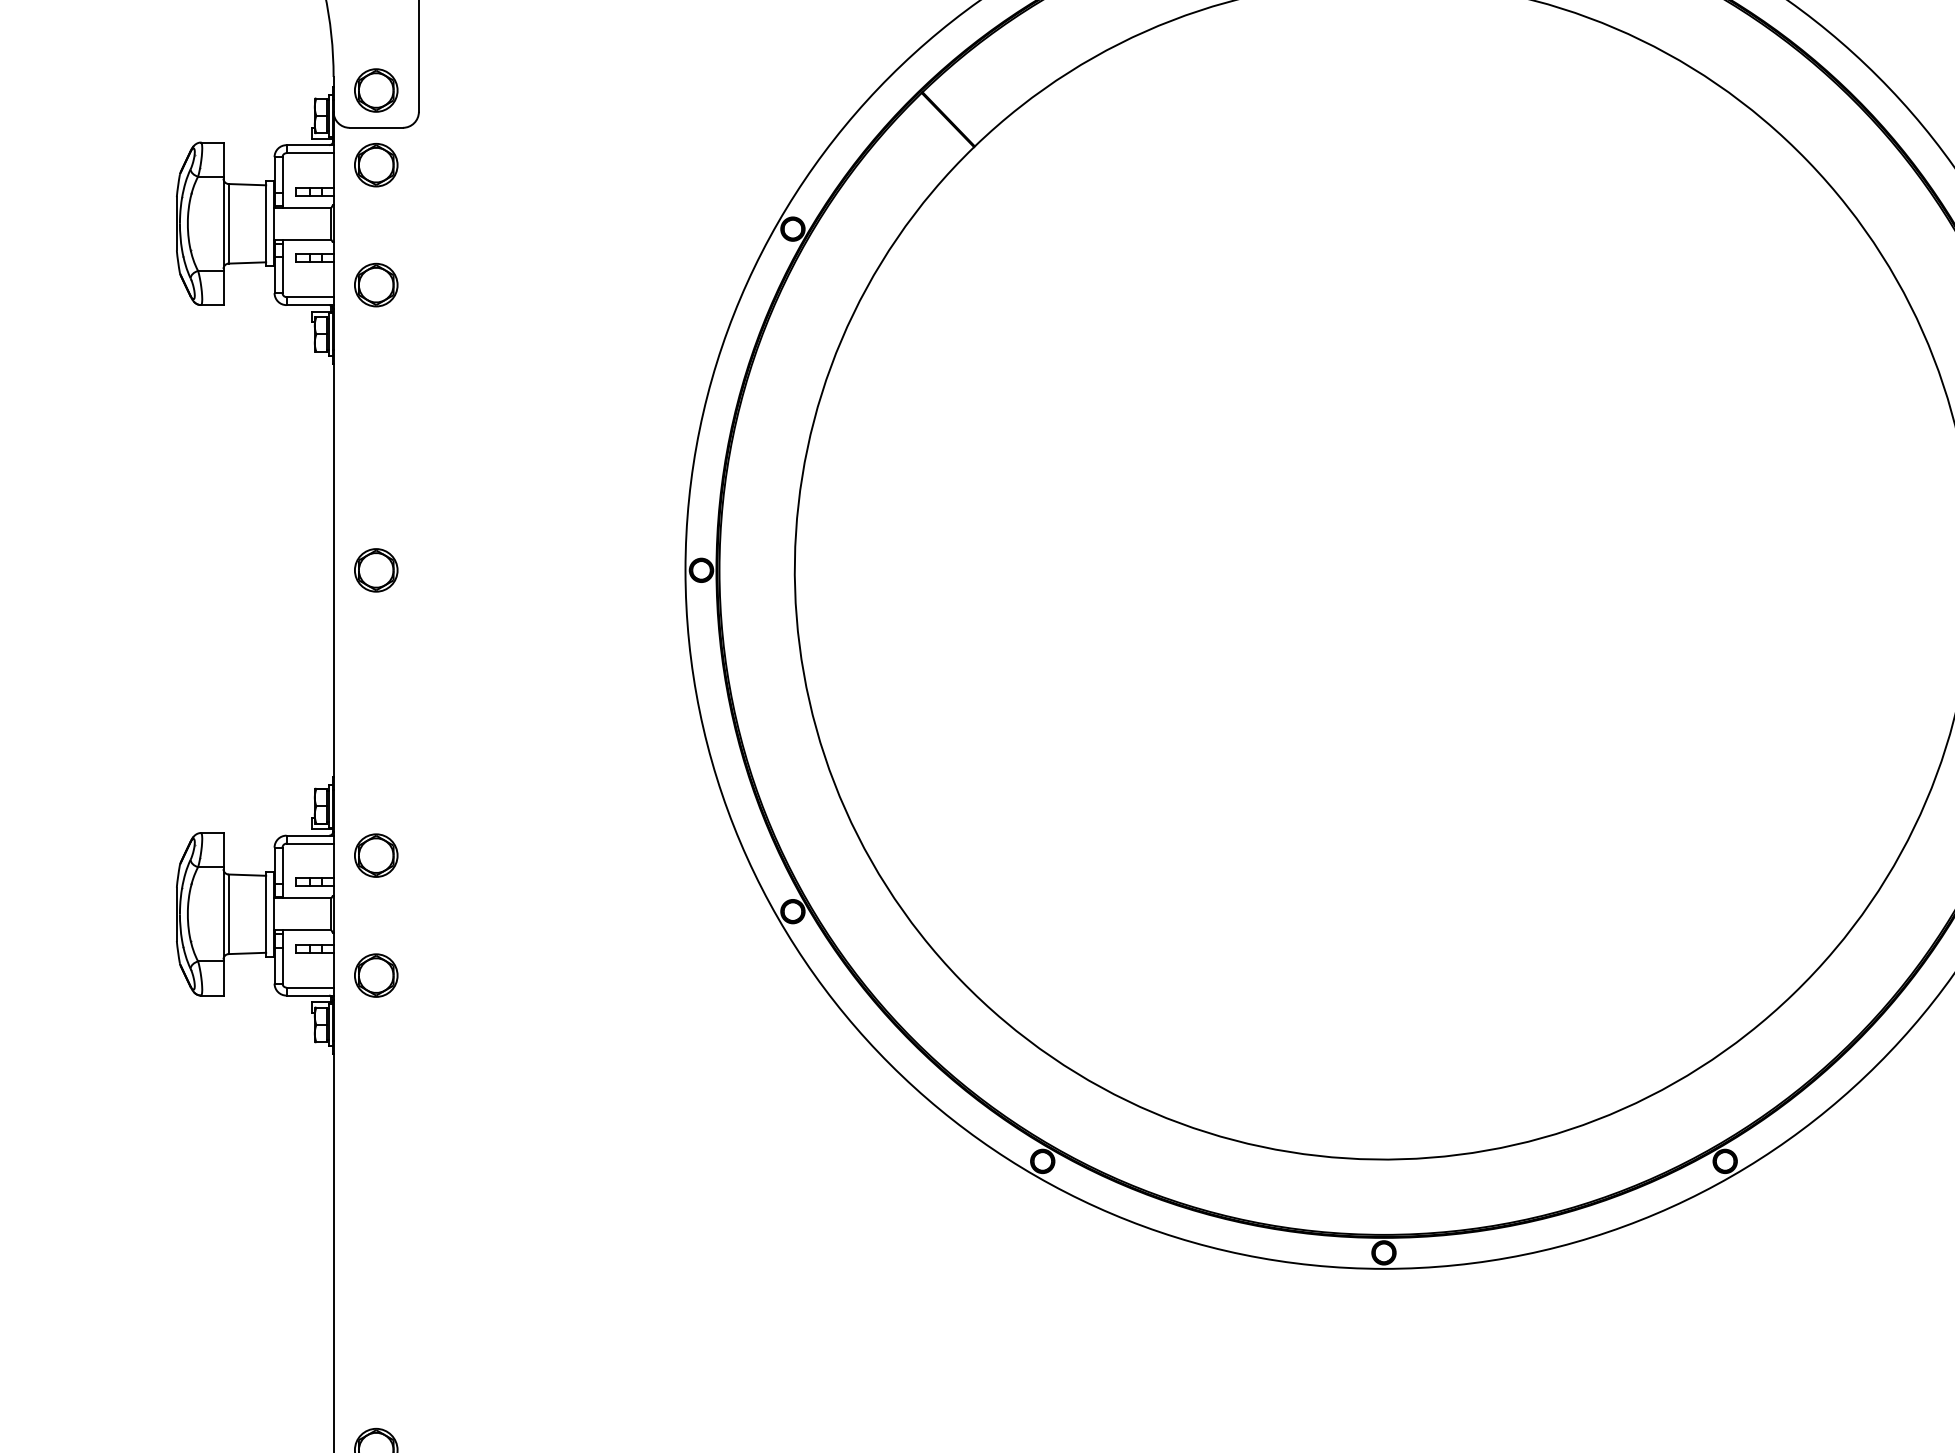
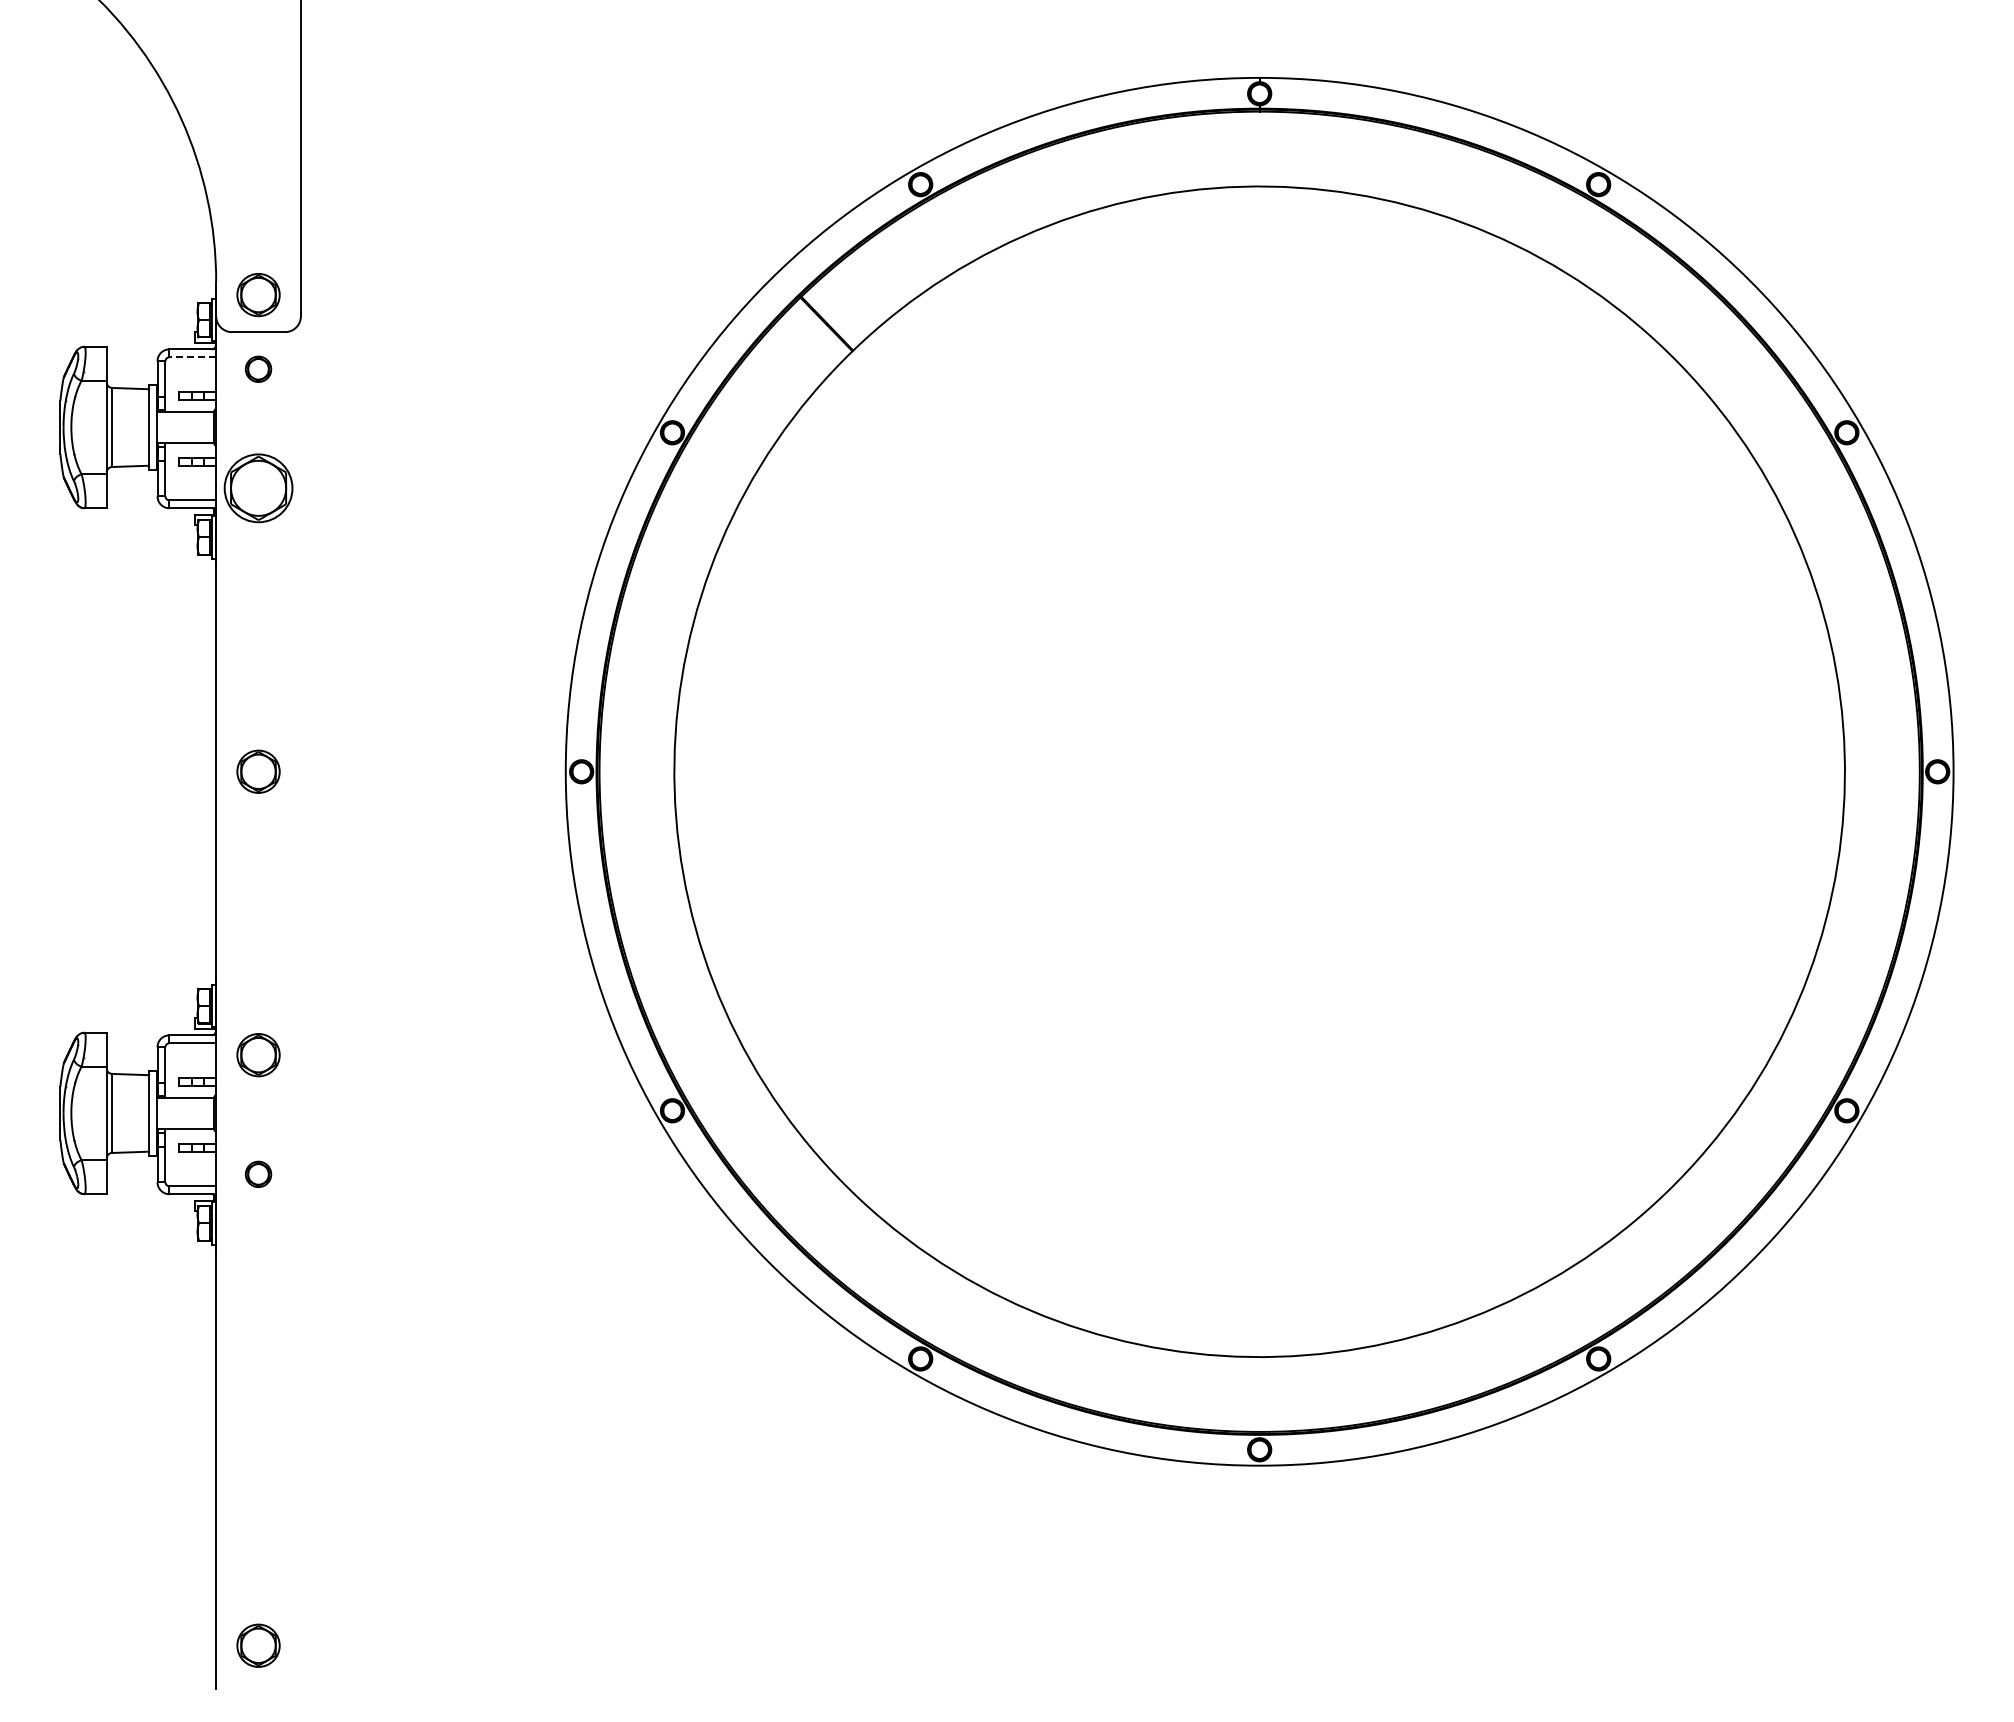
line: (309, 153) -> (192, 357), solid -> dashed
part: (376, 165) -> (258, 369), size x0.6
part: (376, 285) -> (258, 488), size x1.6
part: (376, 975) -> (258, 1174), size x0.6

